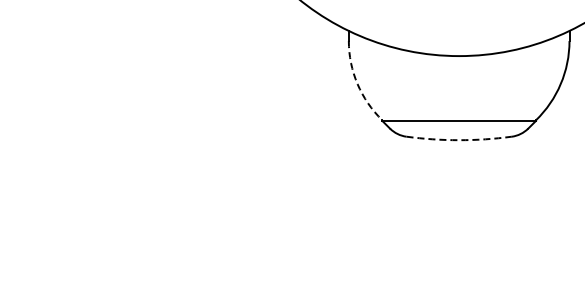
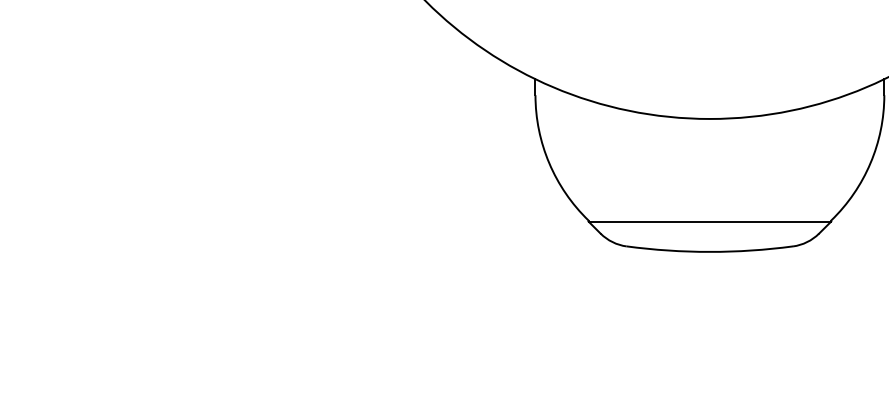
arc: (357, 84) -> (549, 163), dashed -> solid
arc: (459, 140) -> (710, 252), dashed -> solid

